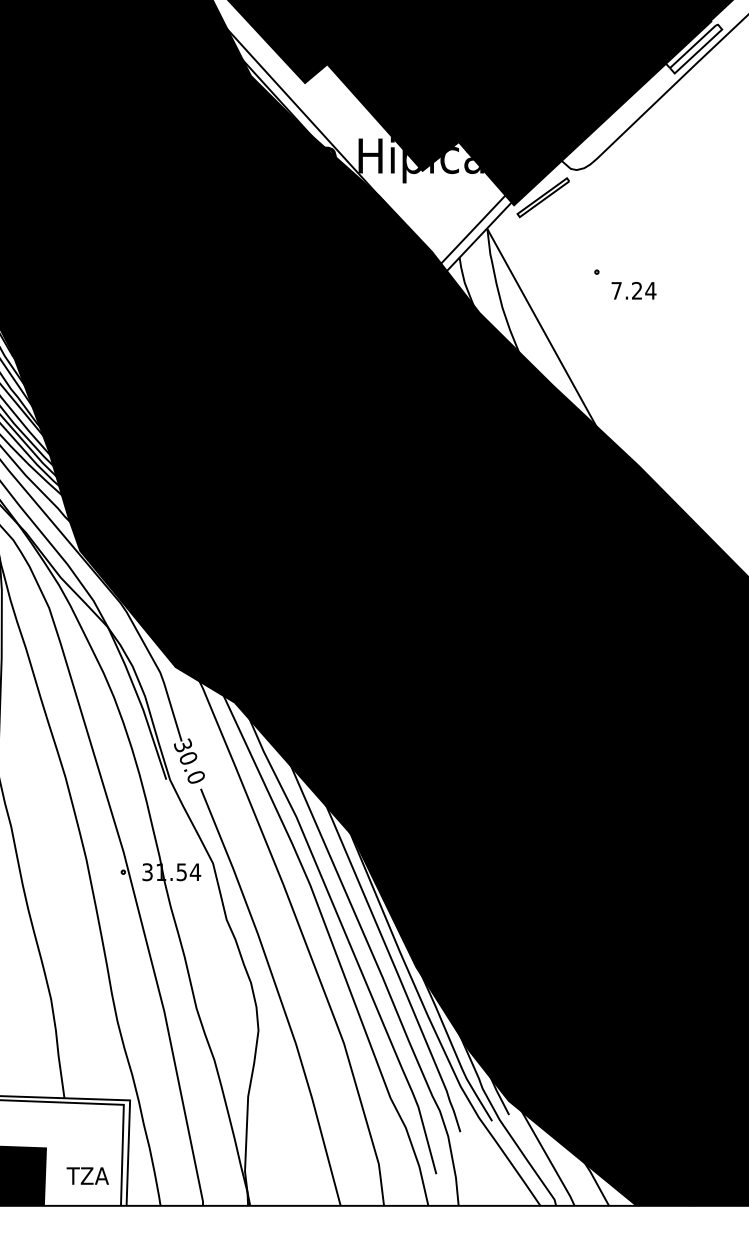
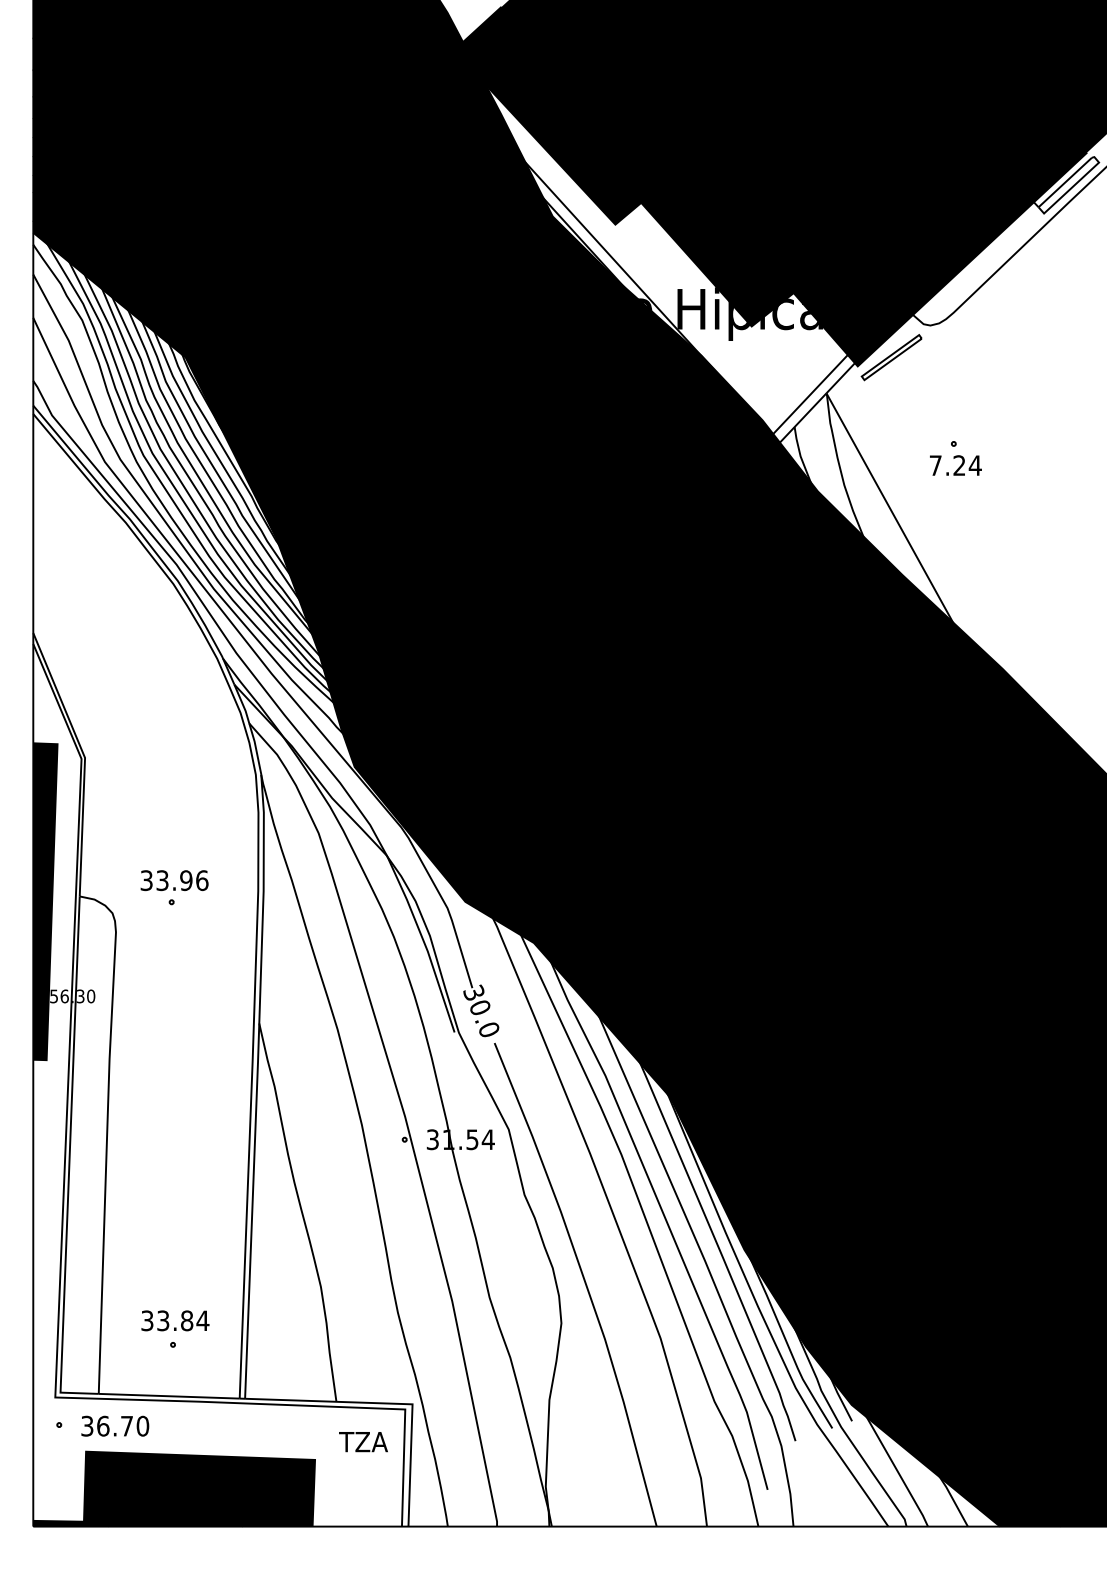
text: (633, 290) -> (955, 465), moved
text: (87, 1176) -> (363, 1442), moved

